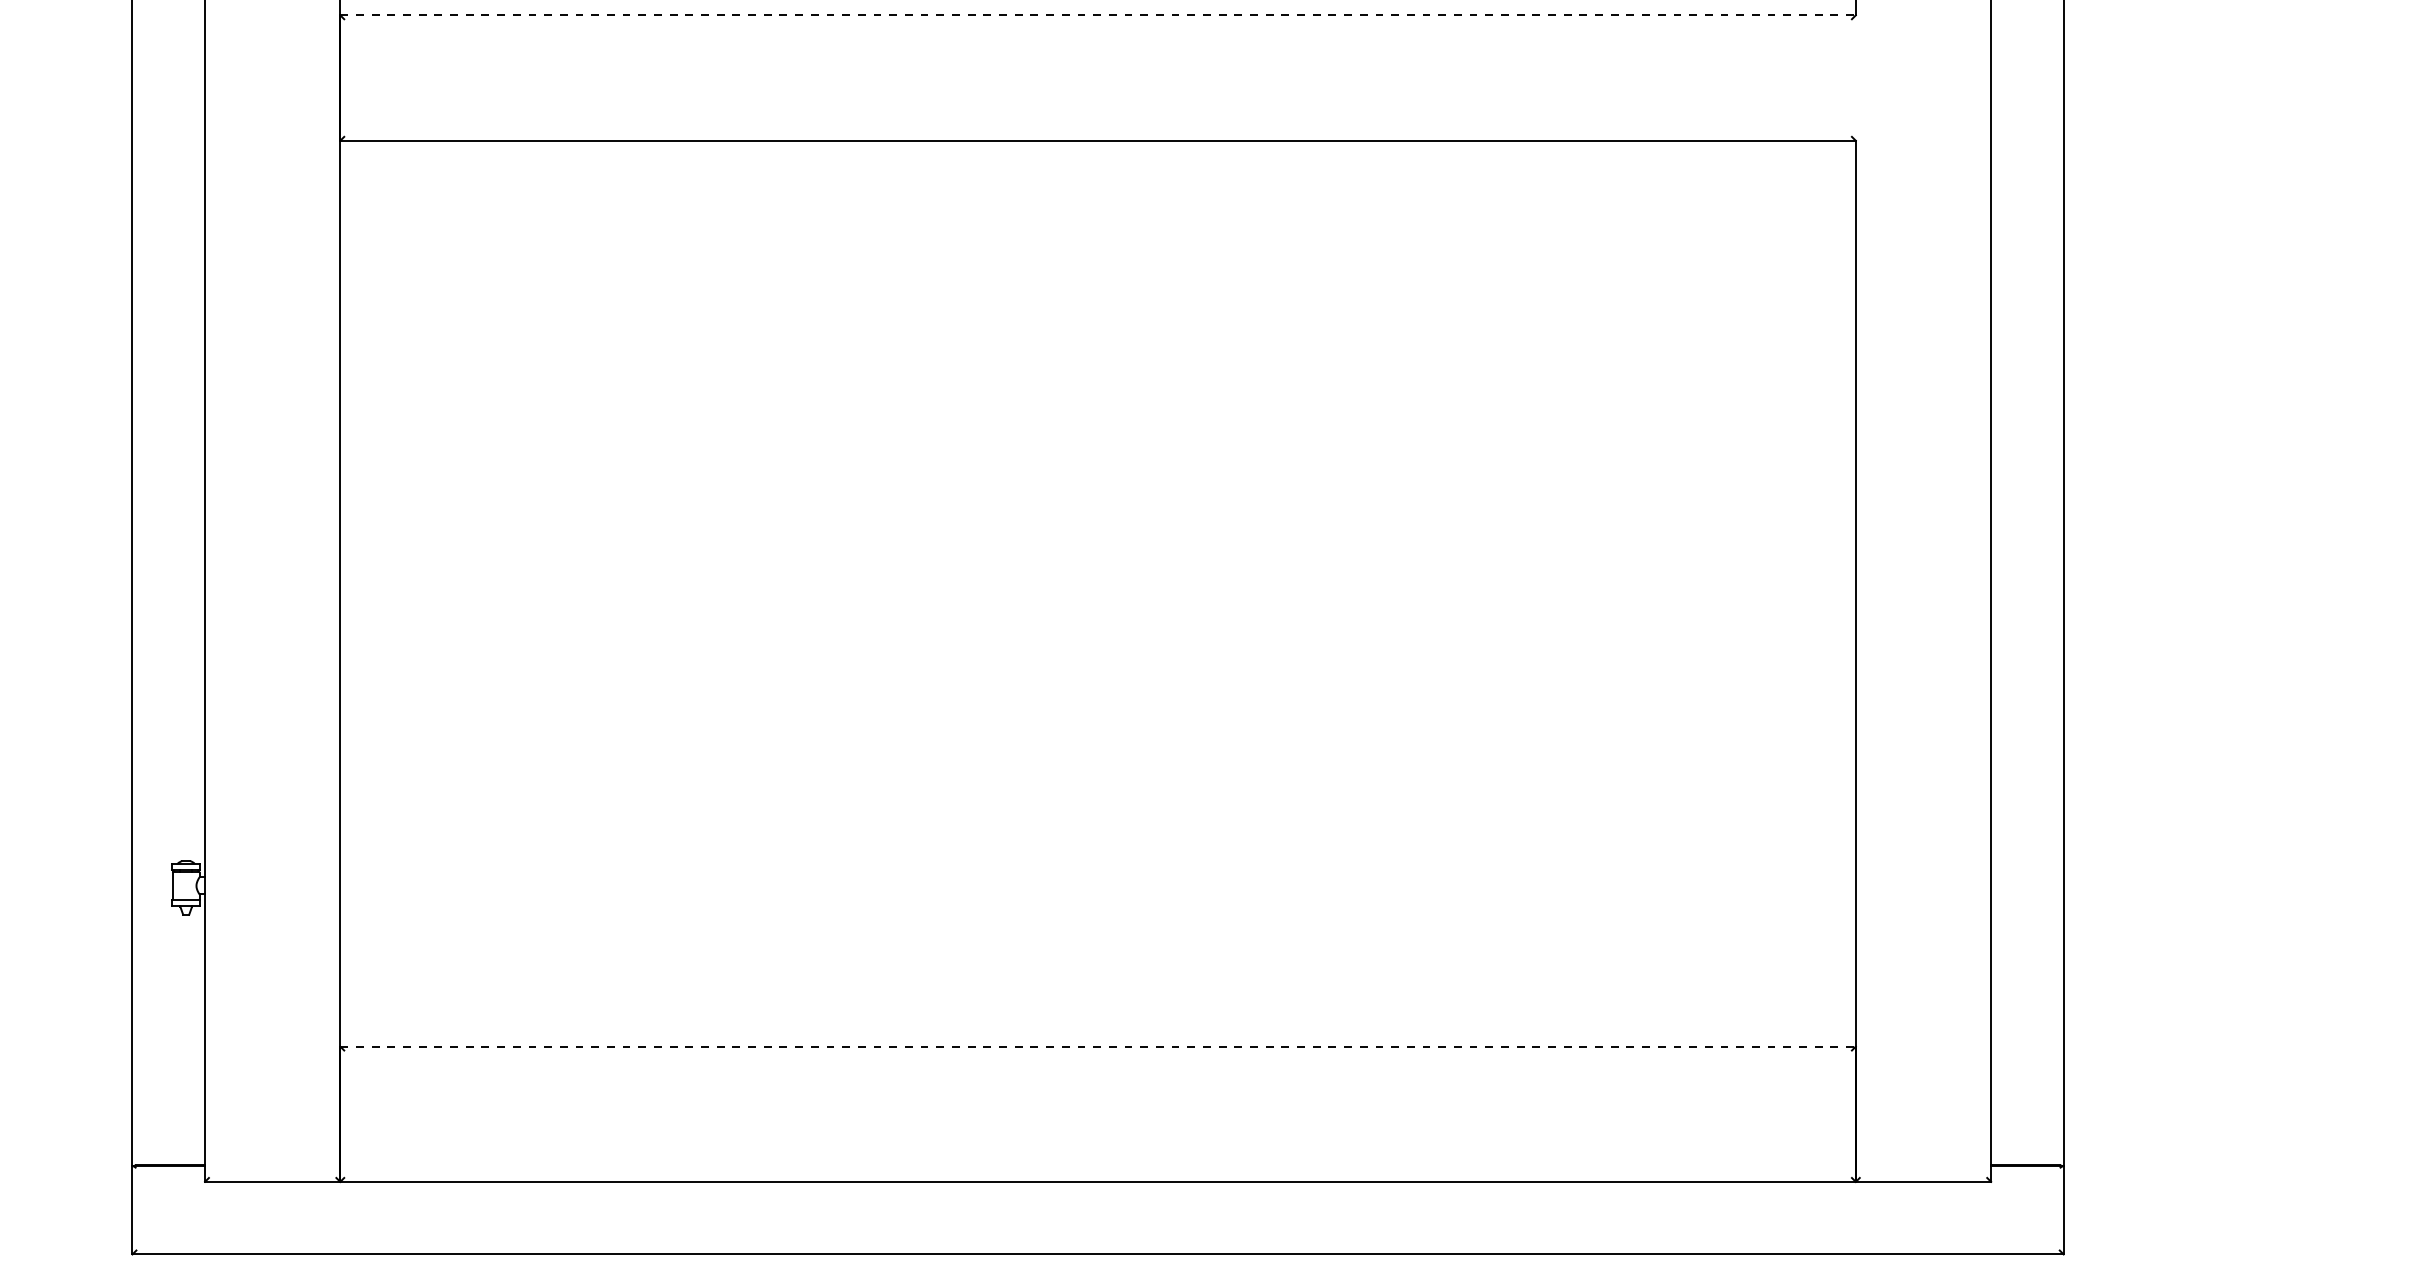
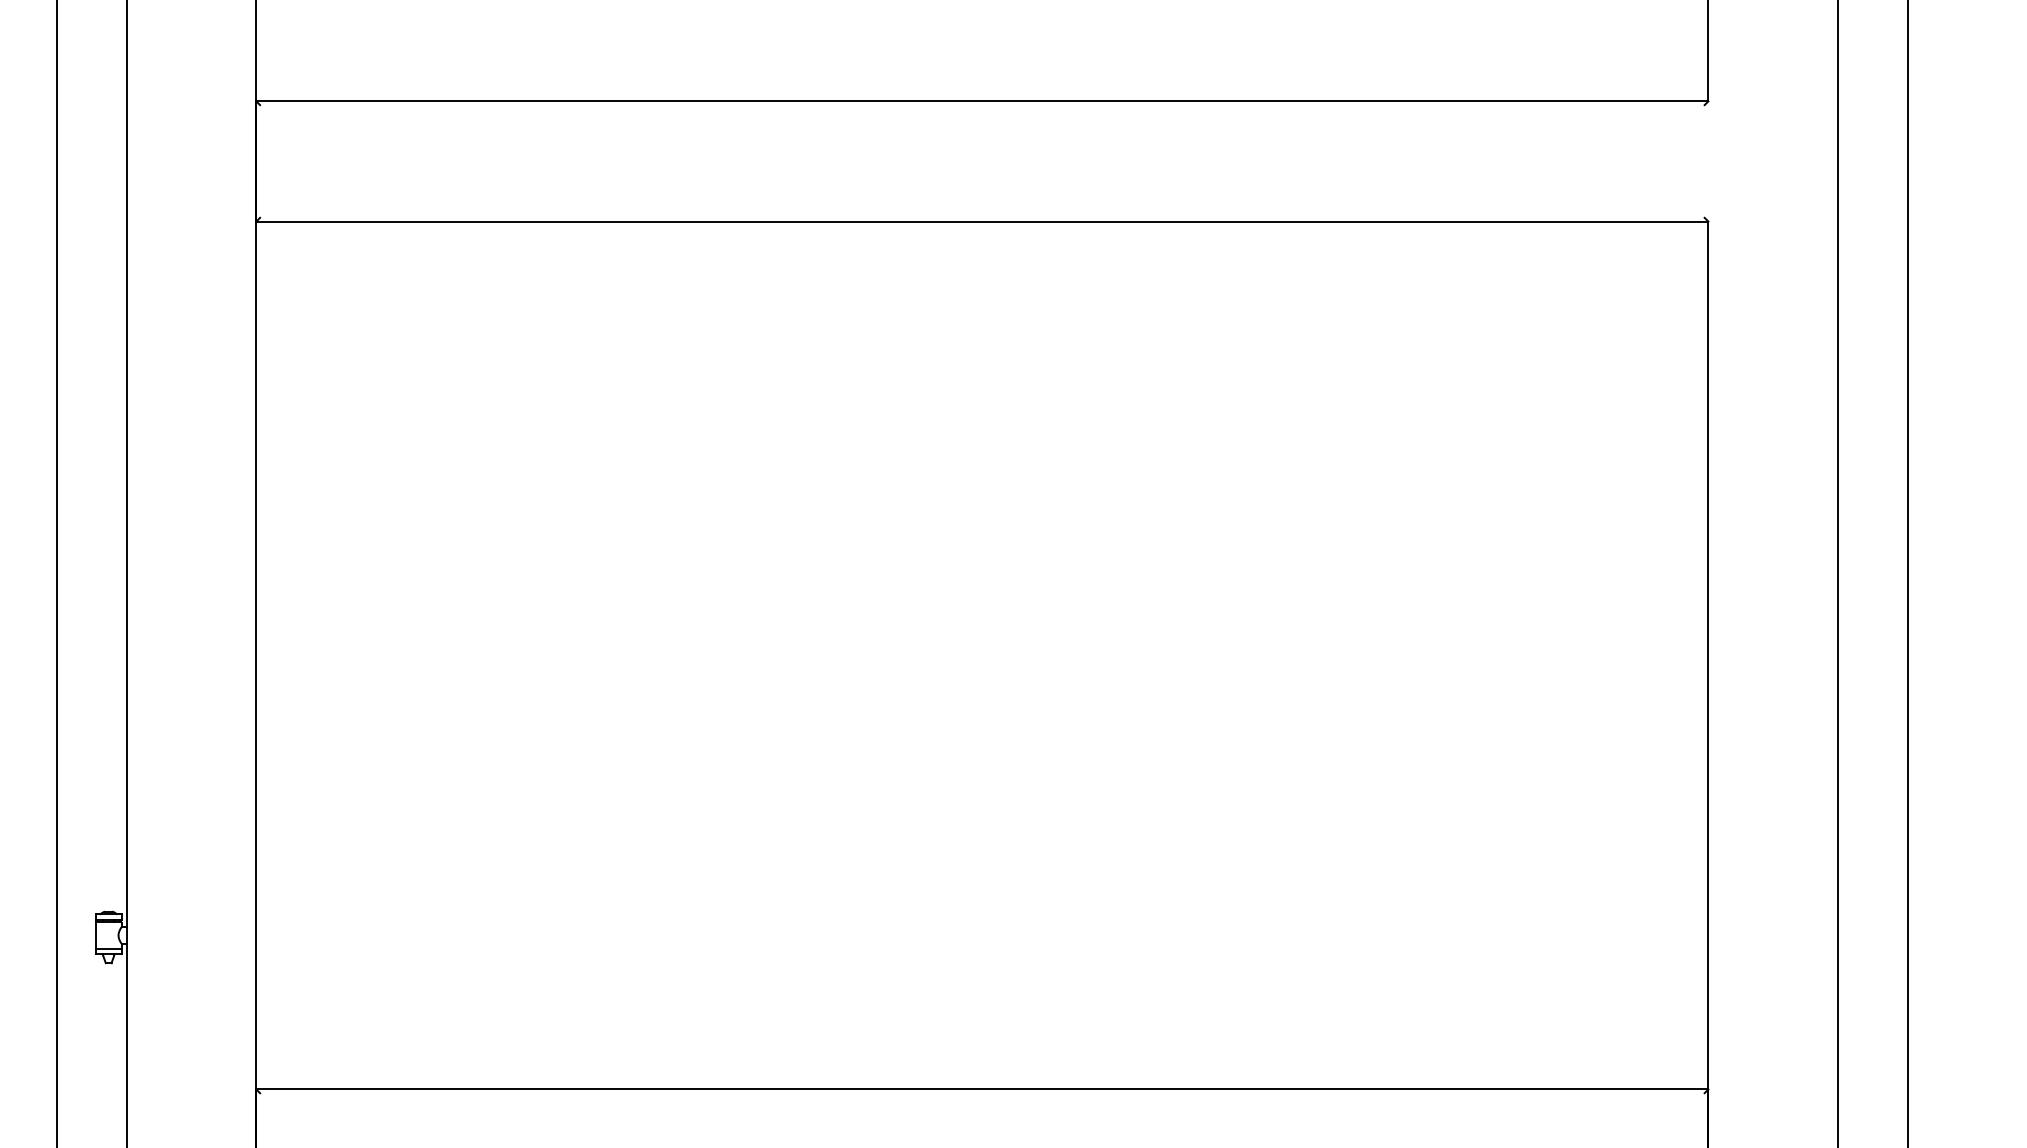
line: (1098, 15) -> (982, 101), dashed -> solid
line: (1098, 1046) -> (982, 1089), dashed -> solid

